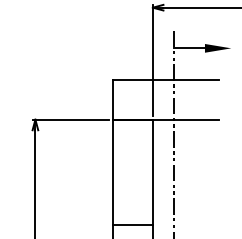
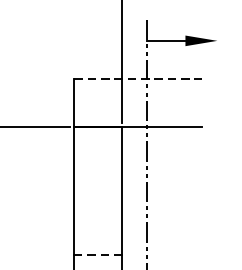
line: (166, 80) -> (138, 79), solid -> dashed
line: (133, 225) -> (98, 255), solid -> dashed

